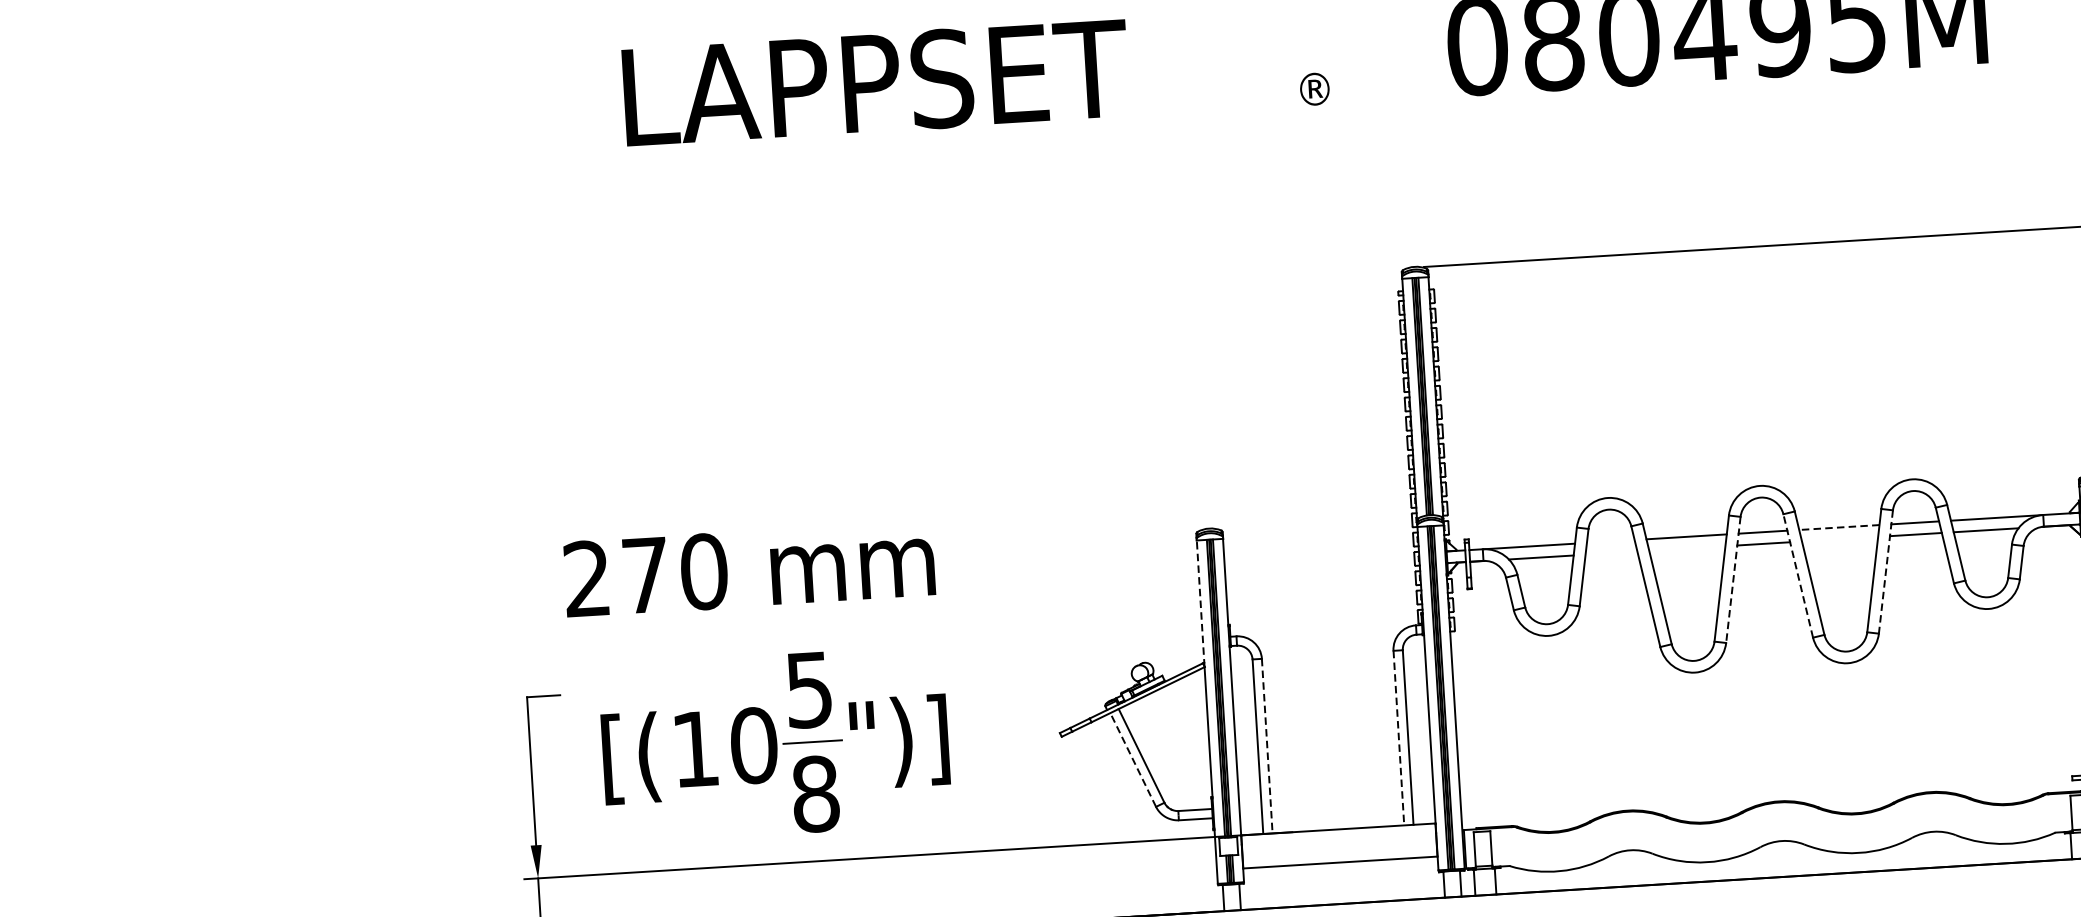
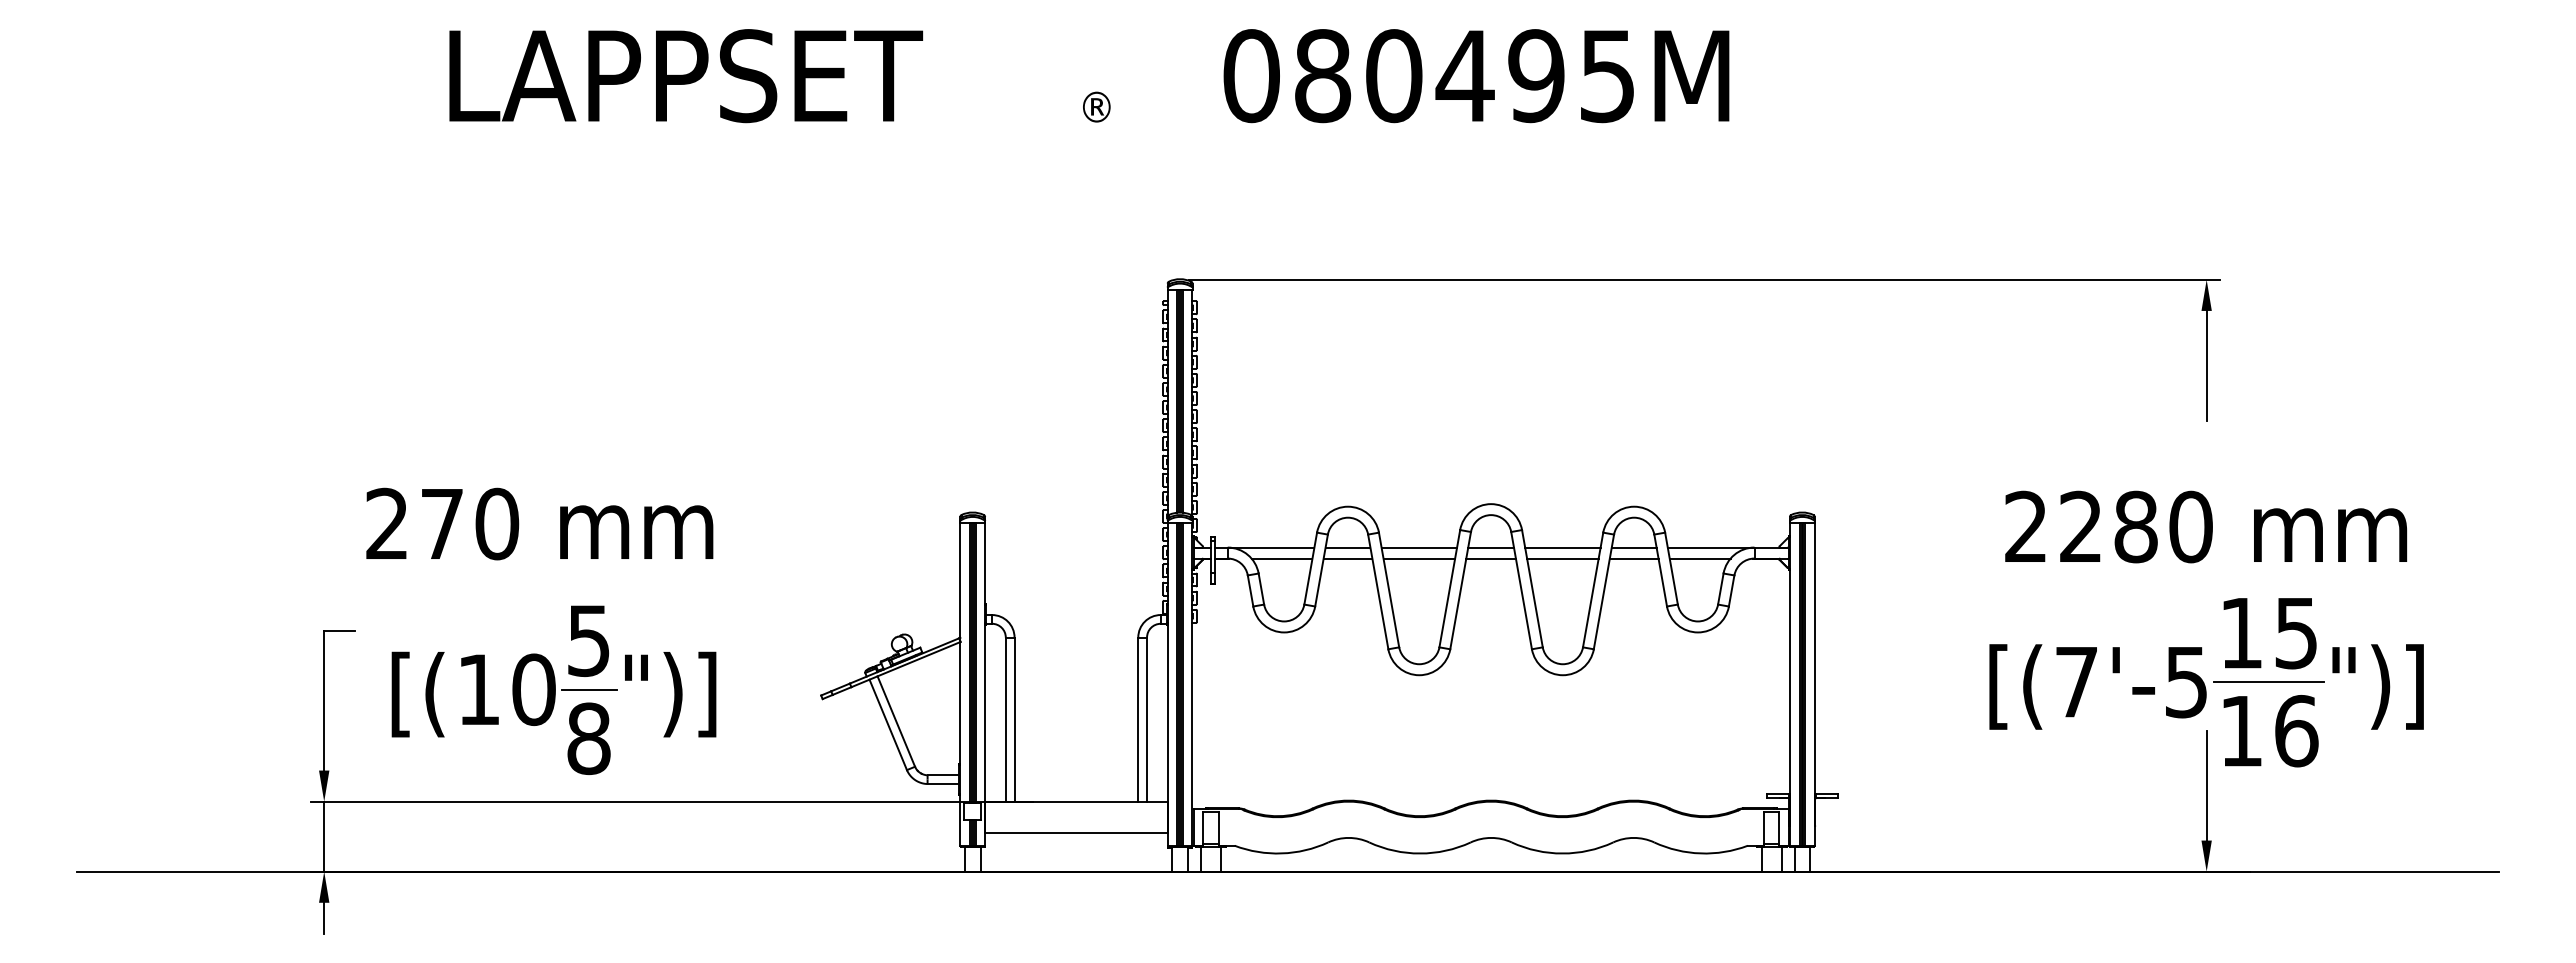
line: (1838, 527) -> (1562, 547), dashed -> solid
line: (1839, 539) -> (1562, 558), added
line: (1610, 541) -> (1347, 547), added
line: (1687, 548) -> (1419, 558), added
line: (1610, 553) -> (1347, 558), added
line: (1885, 572) -> (1603, 592), dashed -> solid
line: (1798, 575) -> (1521, 590), dashed -> solid
line: (1733, 579) -> (1460, 590), dashed -> solid
line: (1200, 602) -> (960, 581), dashed -> solid
line: (1399, 739) -> (1138, 720), dashed -> solid
line: (1267, 747) -> (1014, 720), dashed -> solid
line: (1133, 759) -> (888, 724), dashed -> solid

